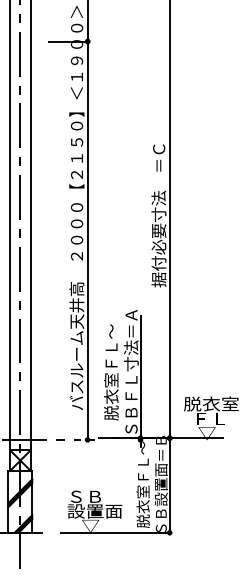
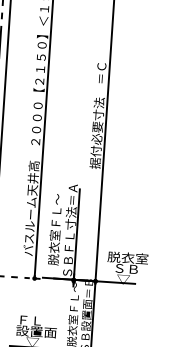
text: (210, 418) -> (126, 268), ＦＬ -> ＳＢ
text: (85, 496) -> (30, 320), ＳＢ -> ＦＬ

